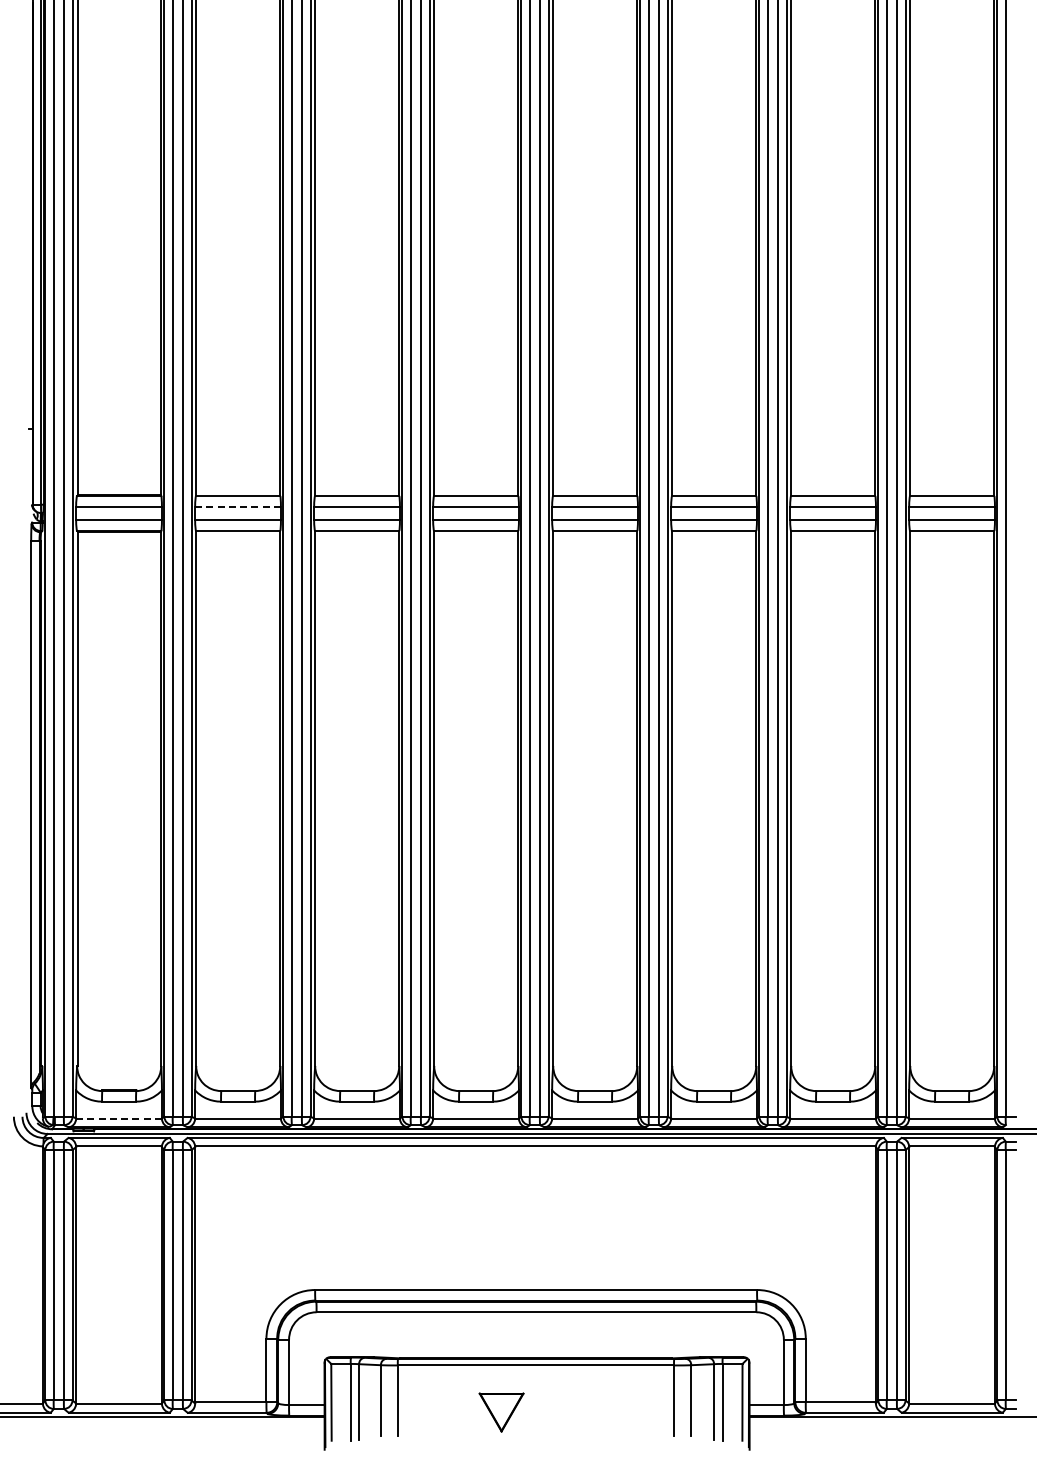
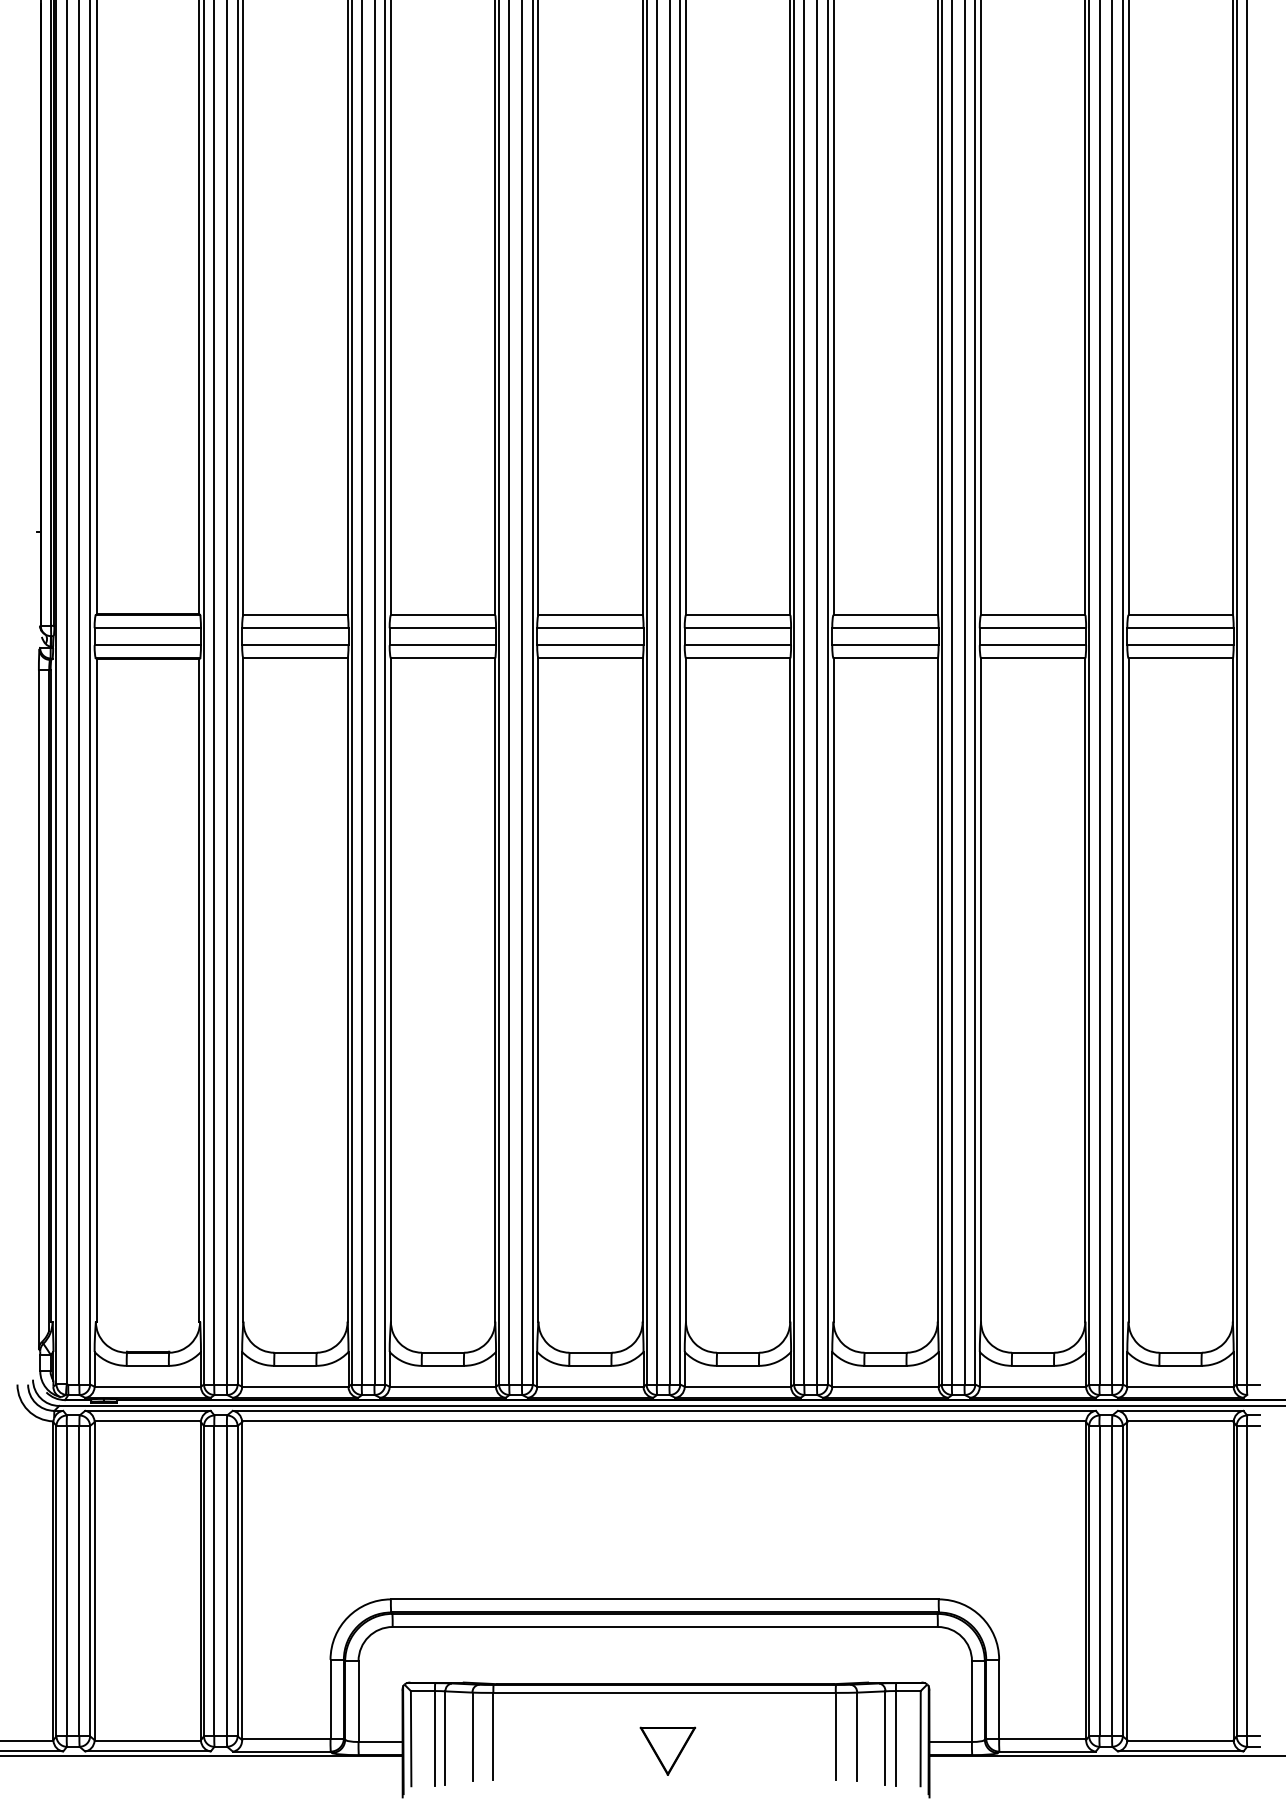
line: (238, 506) -> (295, 628), dashed -> solid
line: (119, 1118) -> (148, 1386), dashed -> solid
part: (501, 1412) -> (667, 1751), moved

